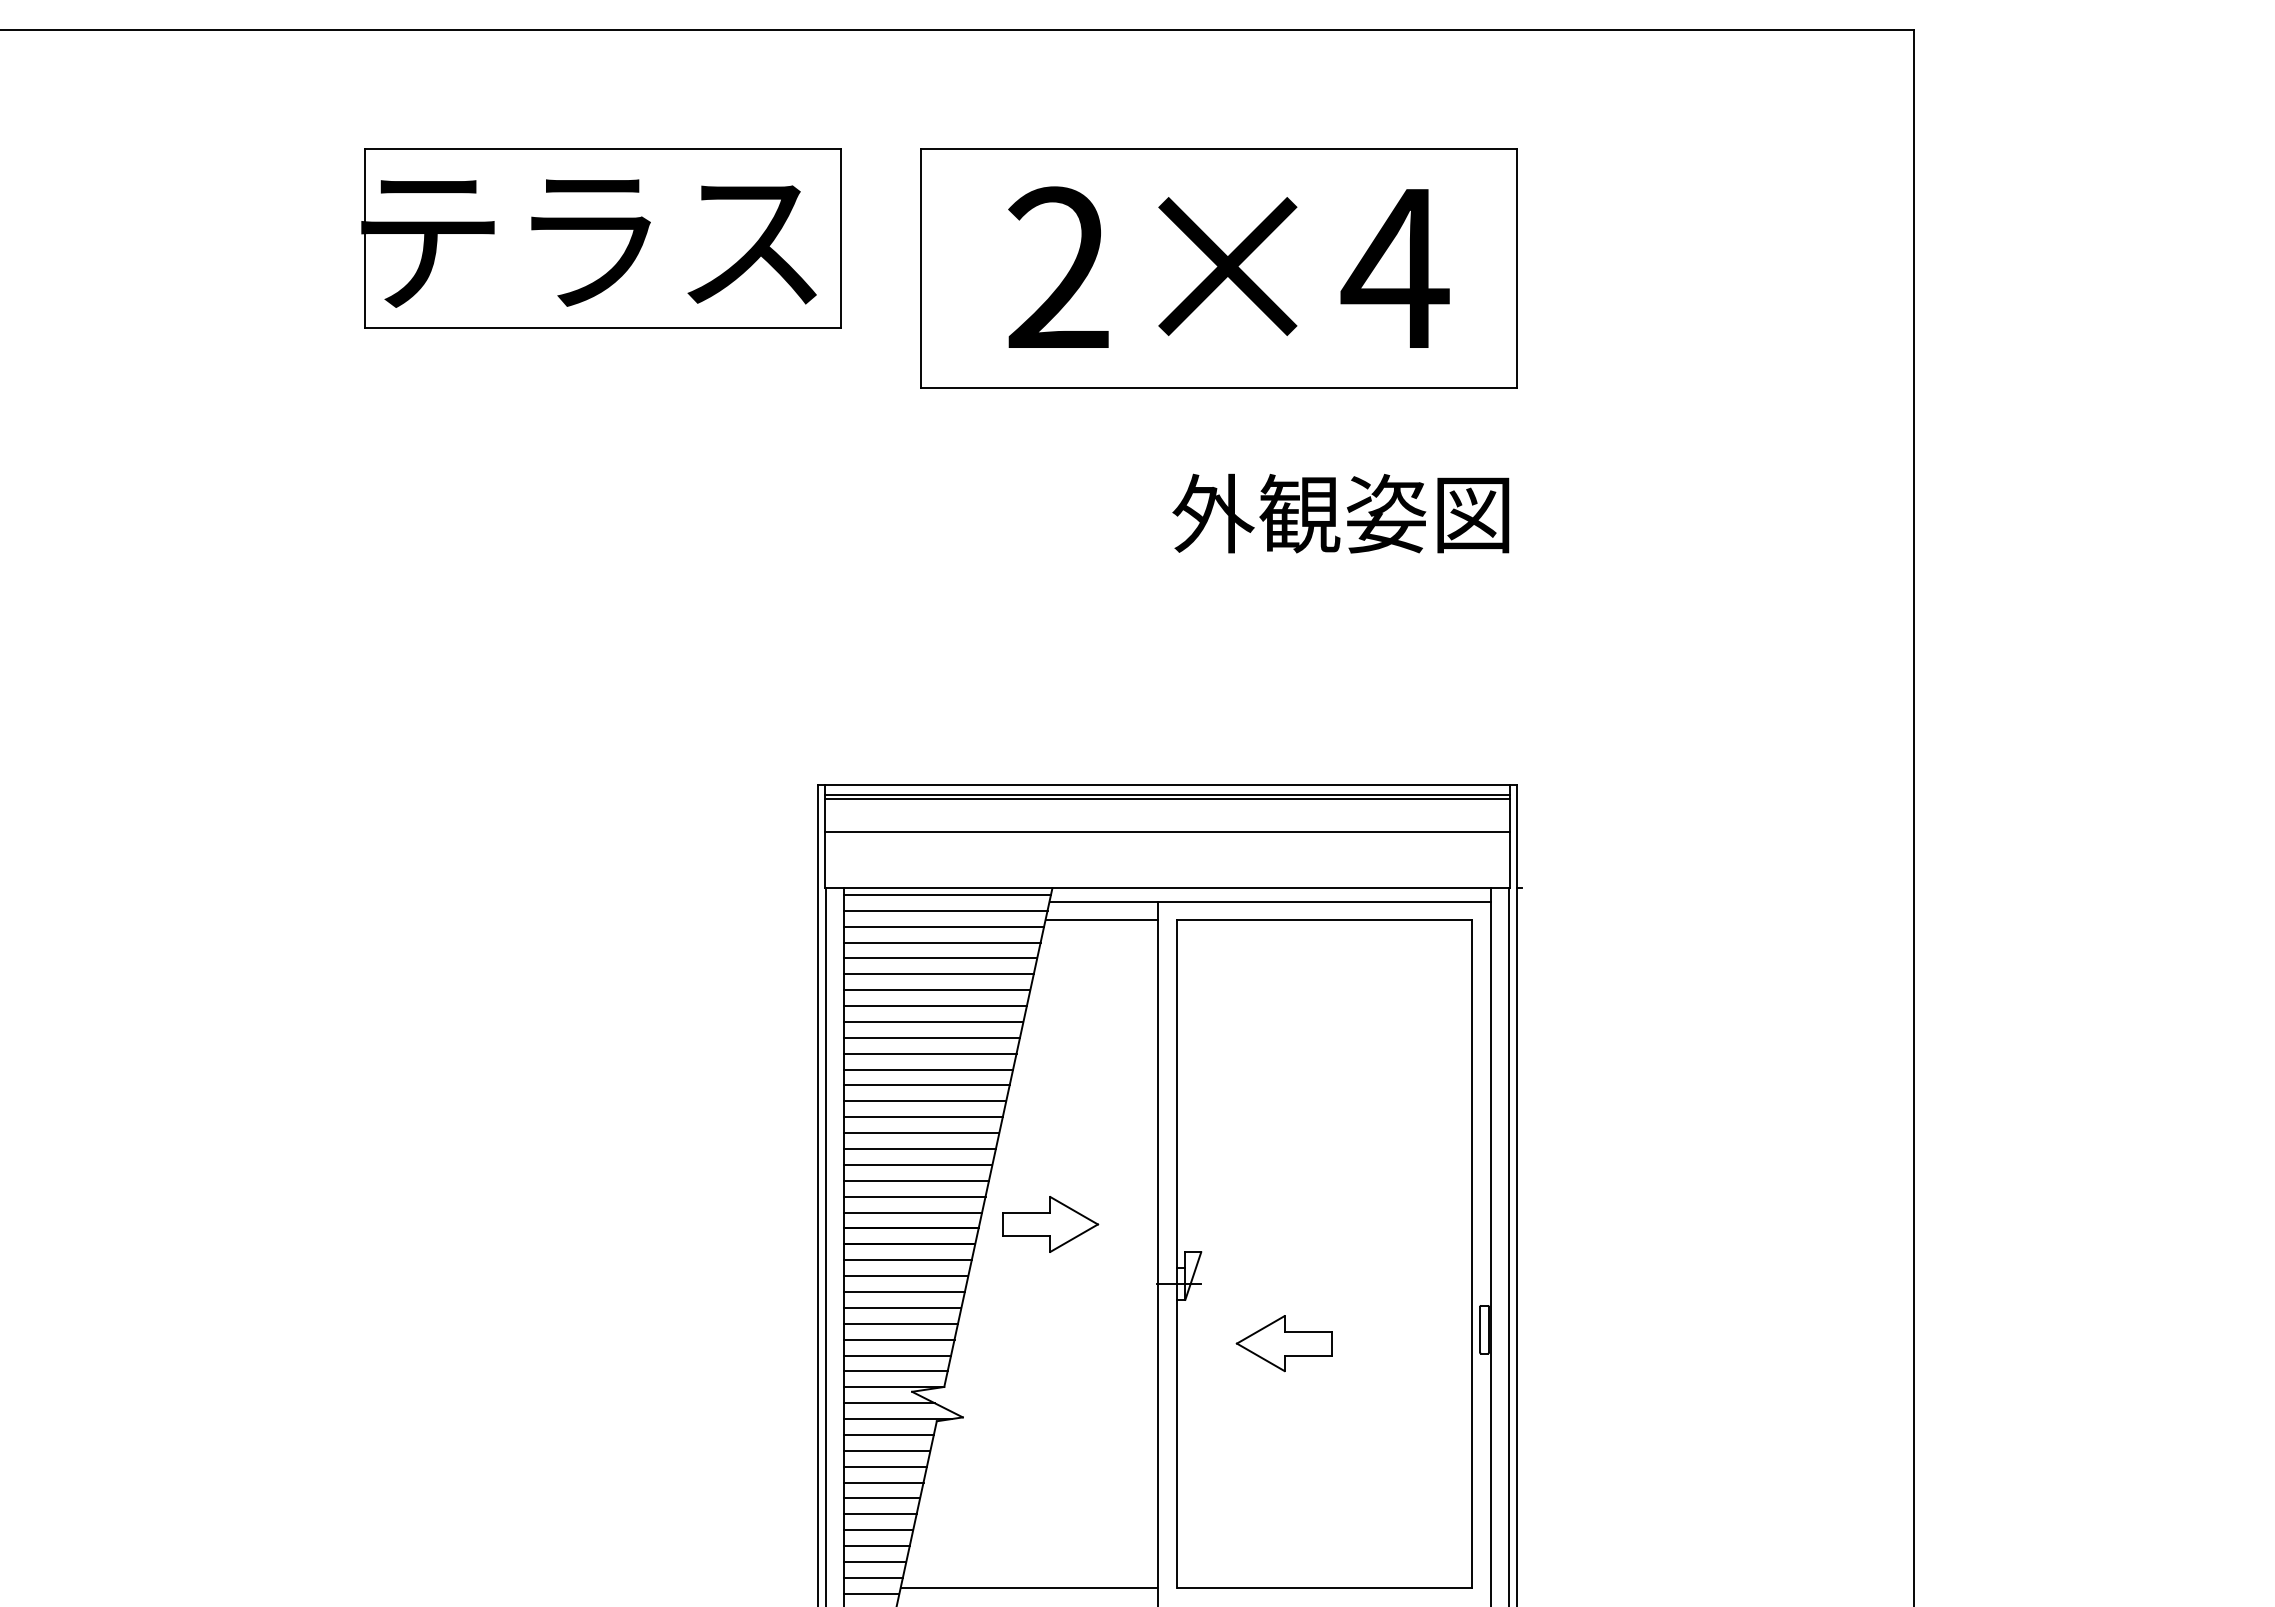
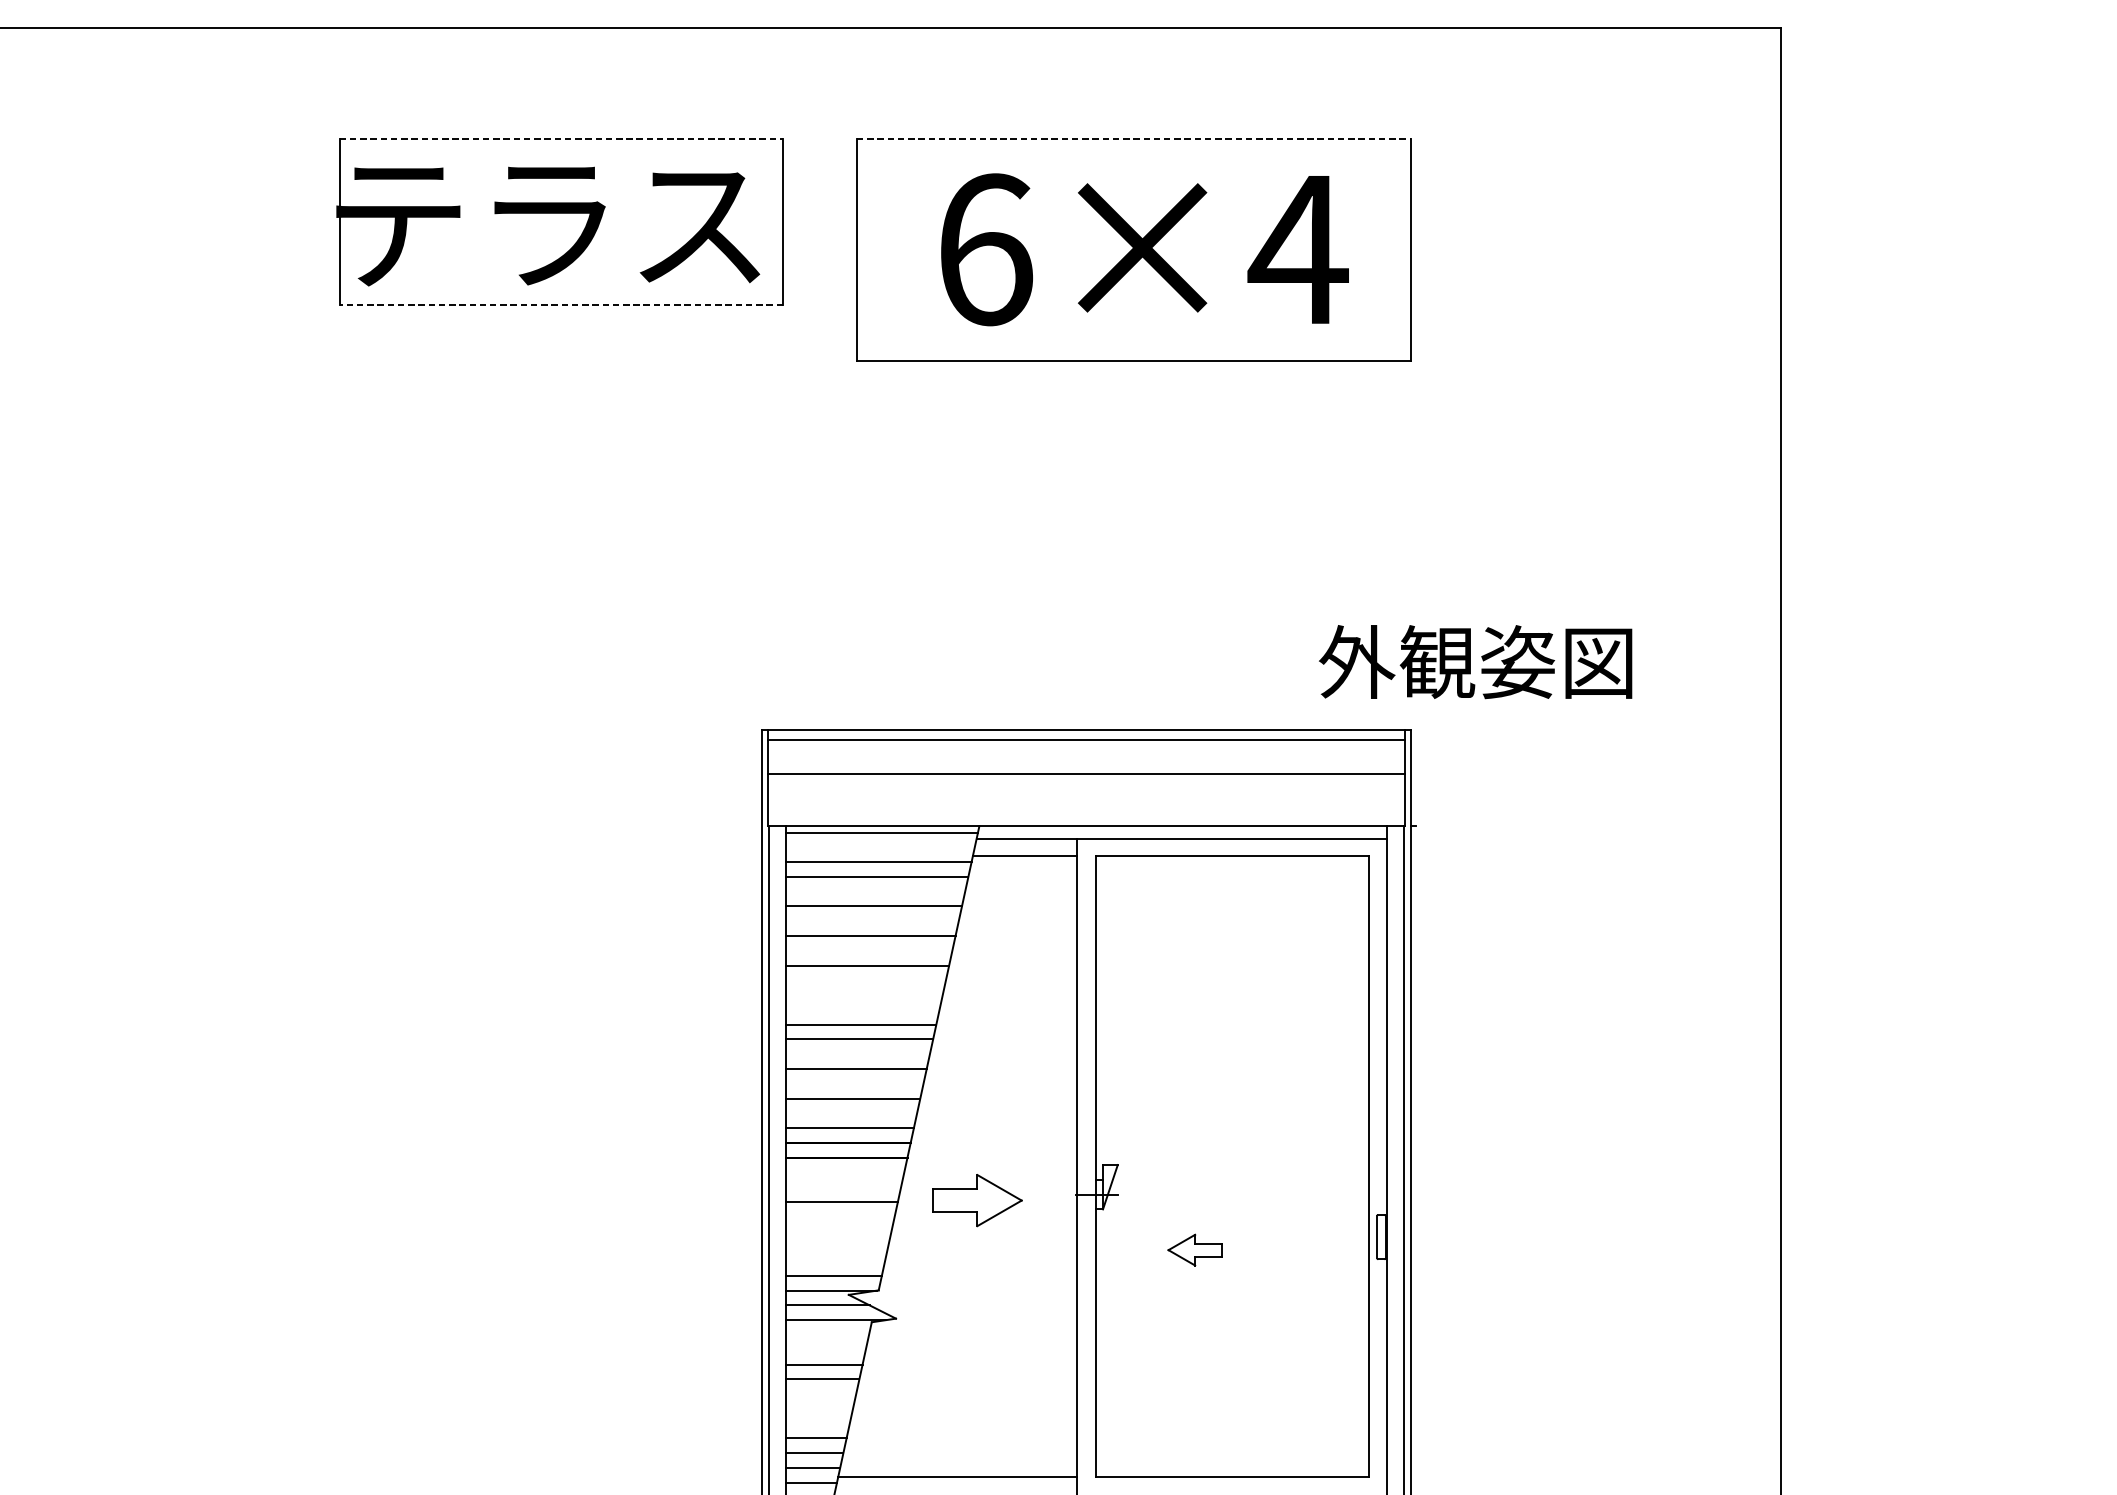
line: (603, 149) -> (561, 139), solid -> dashed
line: (1218, 149) -> (1133, 139), solid -> dashed
text: (1059, 268) -> (985, 249), 2×4 -> 6×4
line: (602, 328) -> (560, 305), solid -> dashed
text: (1340, 513) -> (1475, 661), moved
line: (1167, 798) -> (1086, 742), removed
line: (945, 910) -> (879, 847), removed
line: (940, 958) -> (875, 891), removed
line: (937, 990) -> (872, 921), removed
line: (933, 1021) -> (868, 950), removed
line: (930, 1053) -> (865, 980), removed
line: (928, 1069) -> (864, 994), removed
line: (926, 1085) -> (862, 1009), removed
line: (921, 1133) -> (857, 1054), removed
line: (918, 1164) -> (854, 1083), removed
line: (914, 1196) -> (851, 1113), removed
part: (1050, 1224) -> (977, 1200), moved
line: (907, 1260) -> (844, 1172), removed
line: (906, 1276) -> (843, 1187), removed
line: (902, 1307) -> (839, 1216), removed
line: (901, 1323) -> (838, 1231), removed
line: (899, 1339) -> (837, 1246), removed
part: (1283, 1343) -> (1194, 1249), size x0.6
line: (897, 1355) -> (835, 1261), removed
line: (888, 1434) -> (826, 1334), removed
line: (887, 1450) -> (825, 1349), removed
line: (882, 1498) -> (821, 1394), removed
line: (880, 1514) -> (819, 1409), removed
line: (878, 1530) -> (817, 1423), removed

